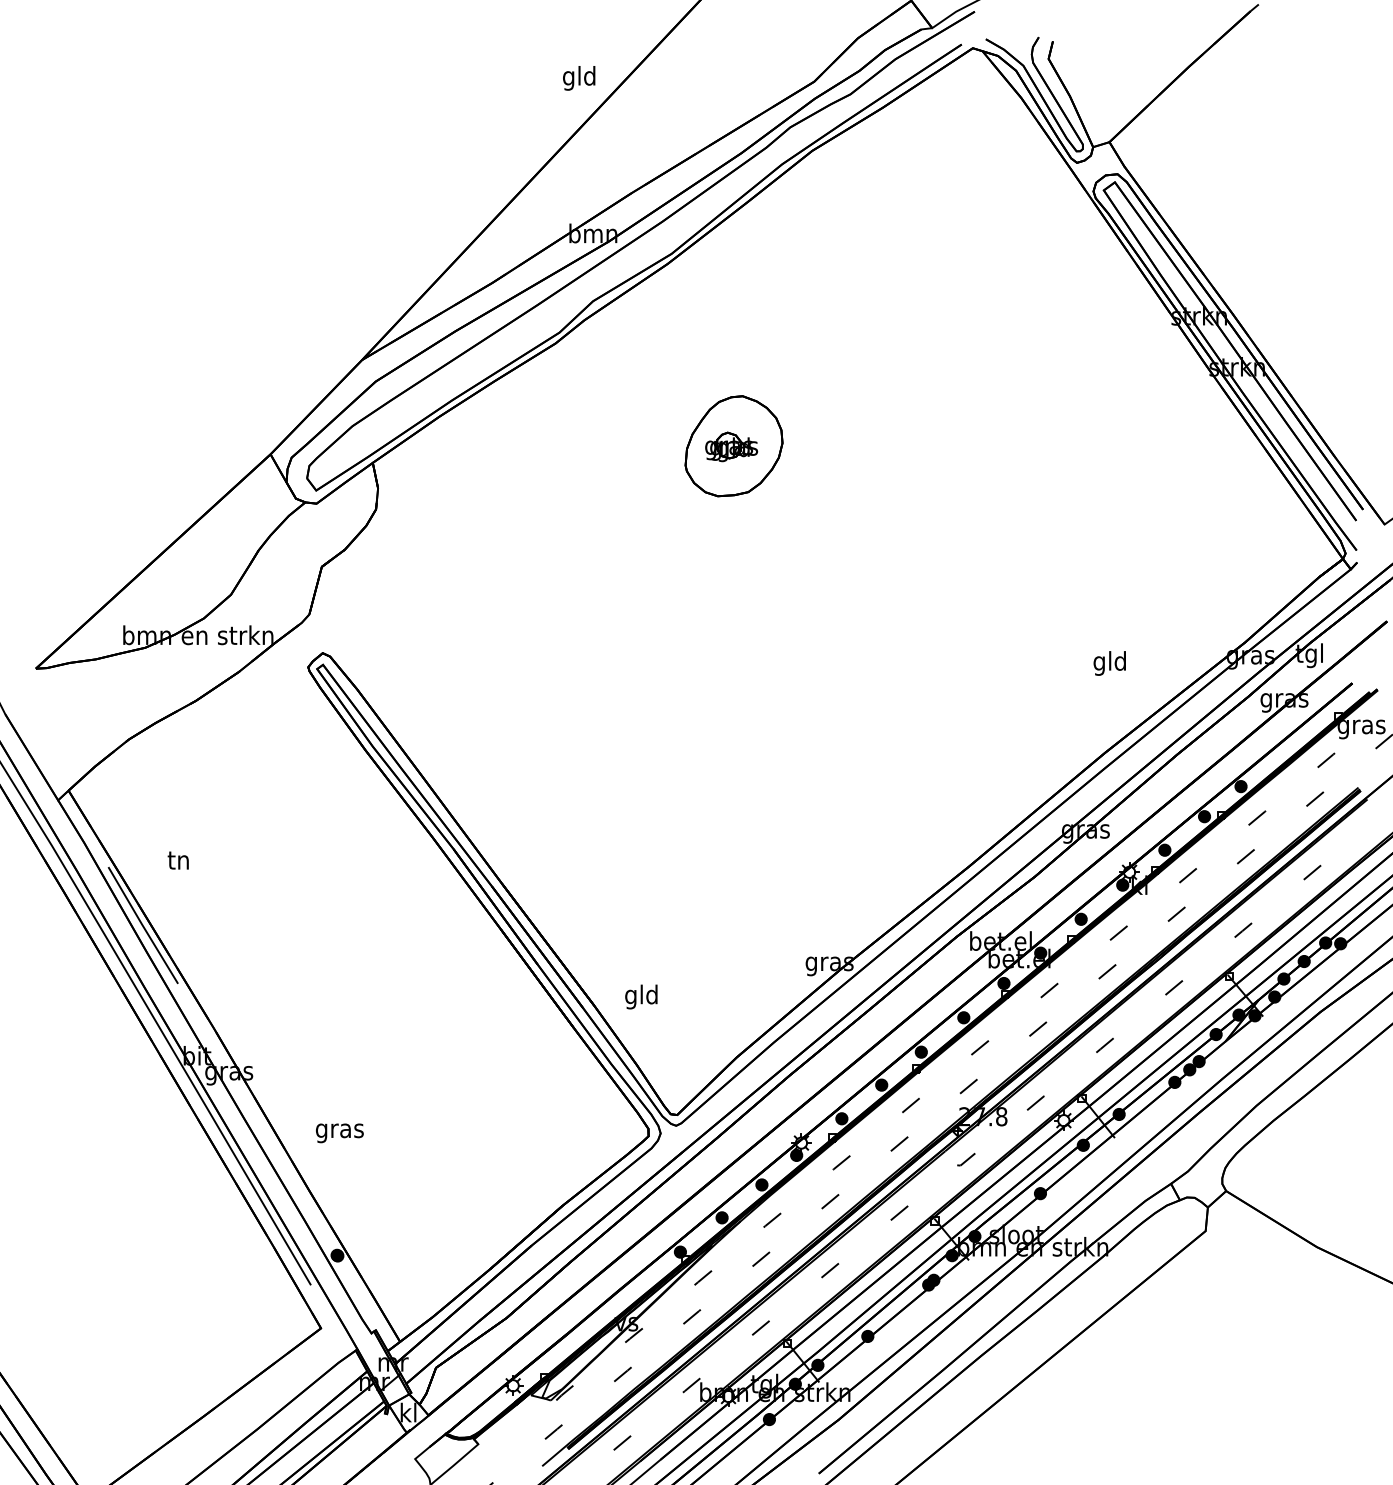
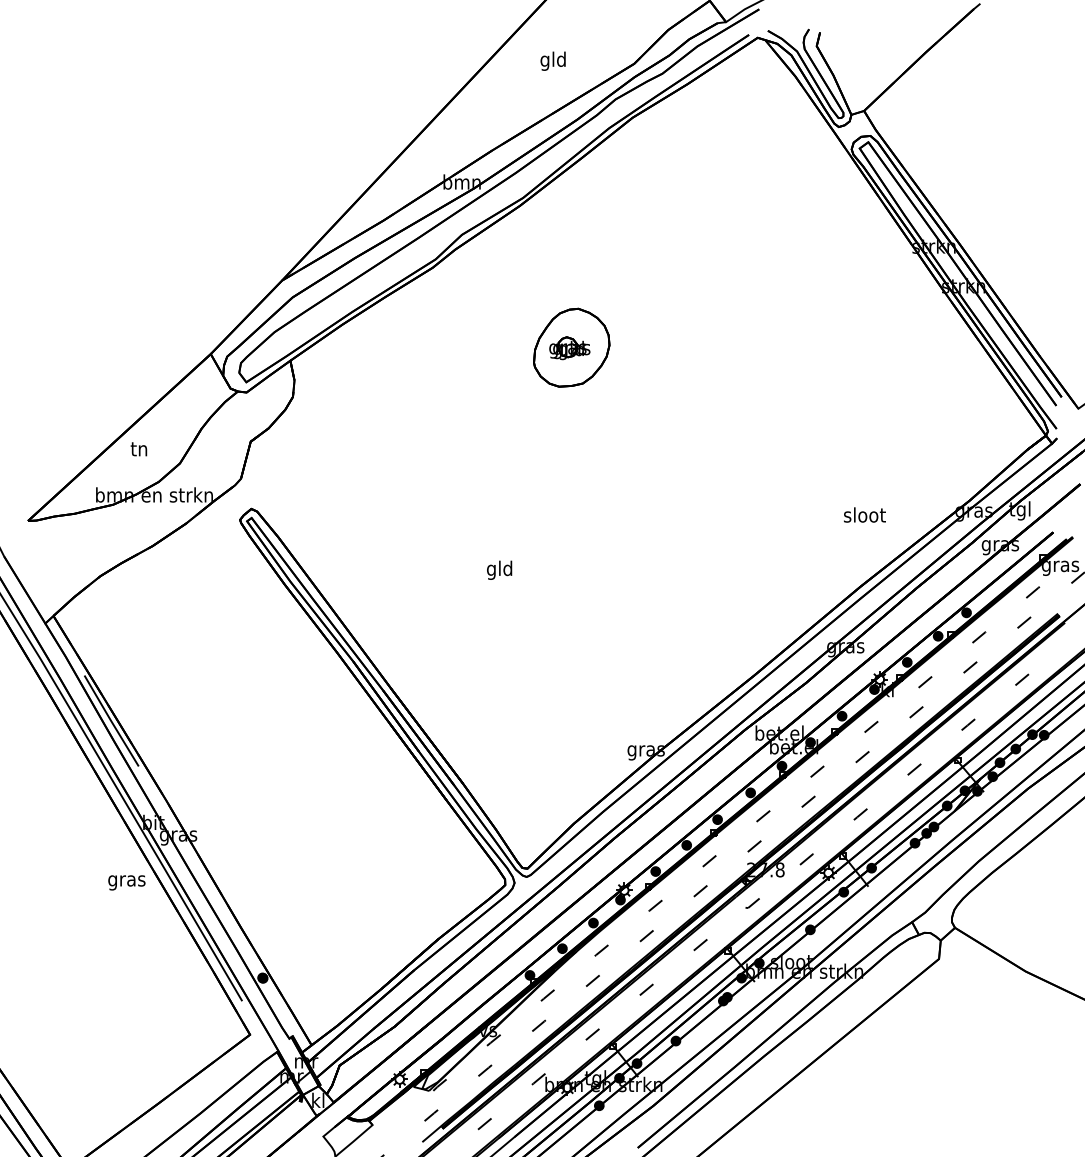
text: (579, 78) -> (553, 61), moved
text: (1110, 663) -> (864, 516), gld -> sloot
text: (177, 860) -> (138, 449), moved
text: (641, 996) -> (499, 569), moved
text: (339, 1133) -> (126, 883), moved

